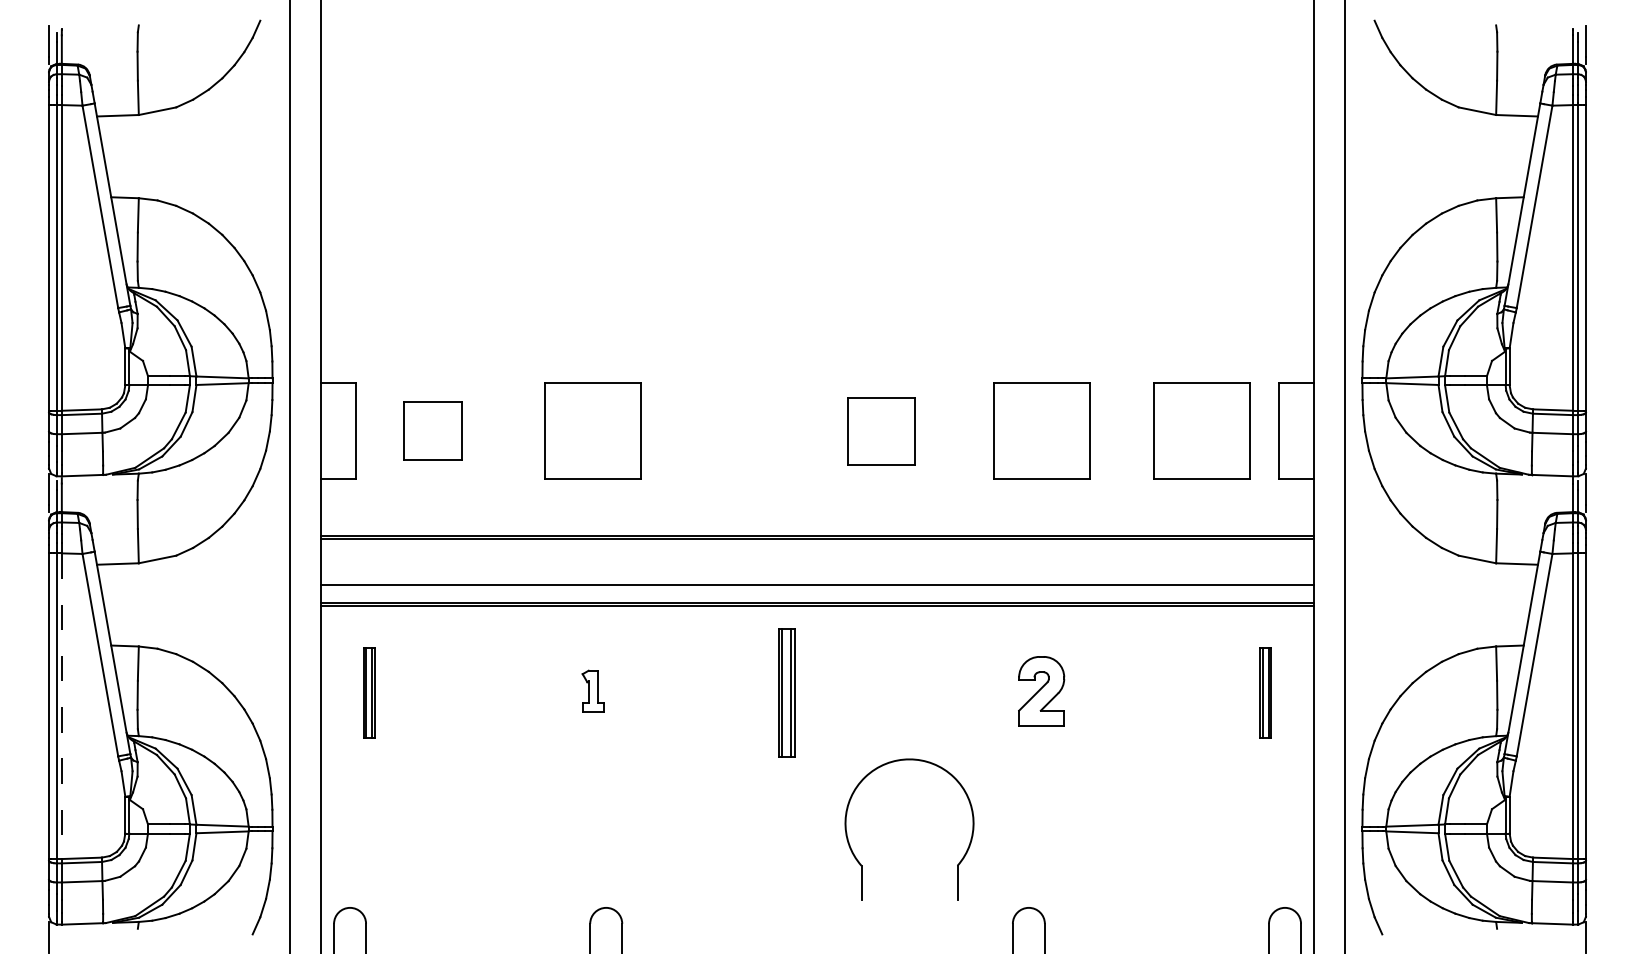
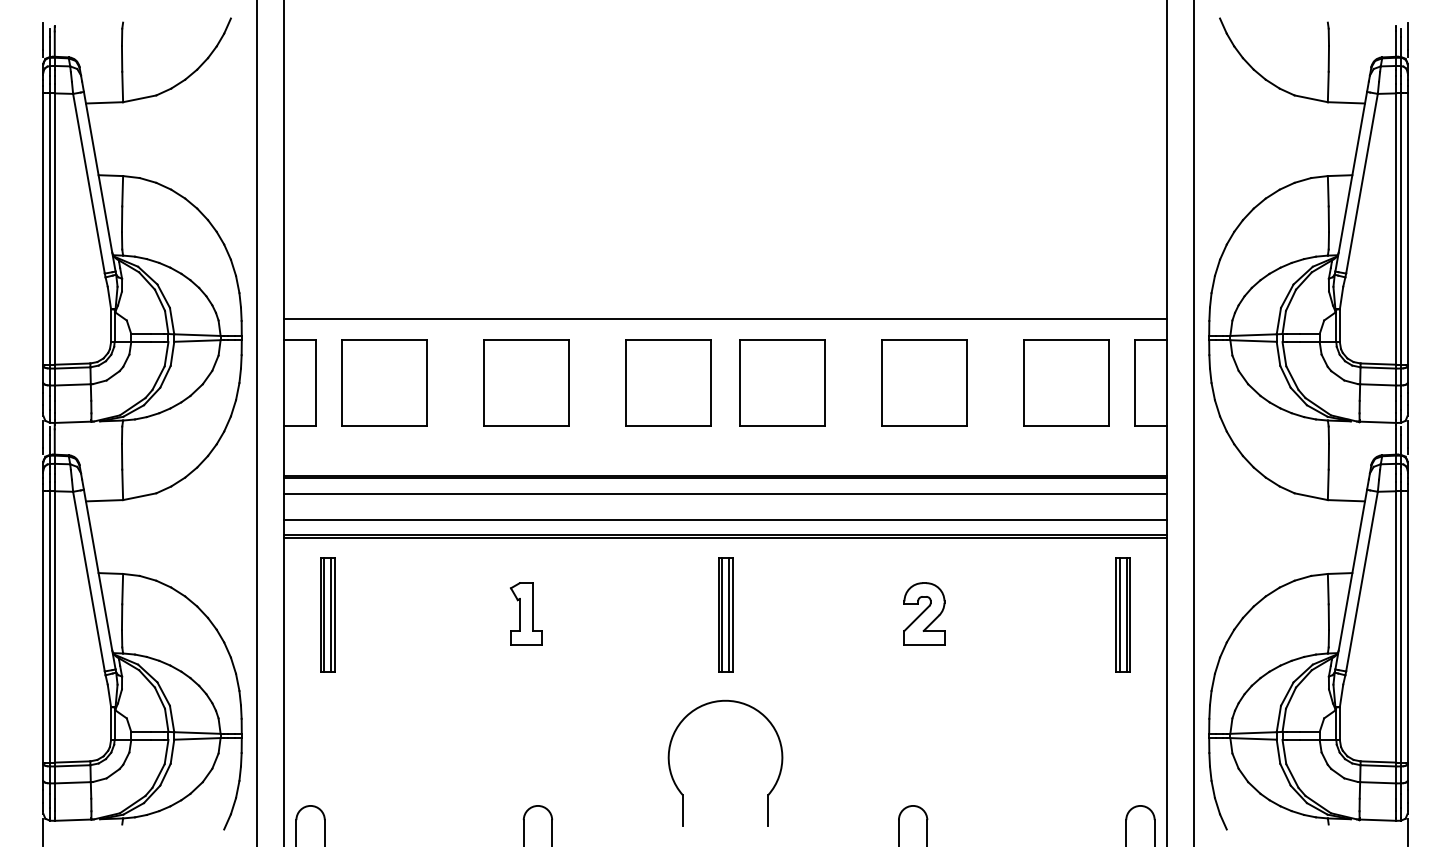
line: (817, 359) -> (725, 319), added
part: (432, 430) -> (383, 382), size x1.67
part: (753, 430) -> (668, 382), added
part: (881, 430) -> (782, 382), size x1.43
line: (817, 556) -> (725, 494), added
part: (592, 691) -> (525, 613), size x1.67
part: (368, 692) -> (326, 614), size x1.43
part: (786, 692) -> (725, 614), moved
part: (1265, 692) -> (1123, 614), size x1.43
line: (61, 706) -> (54, 627), dashed -> solid
part: (862, 865) -> (683, 794), moved

